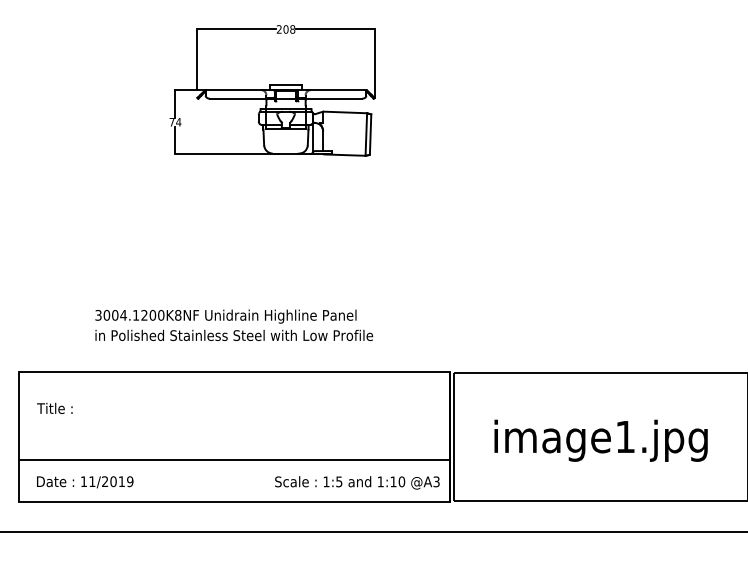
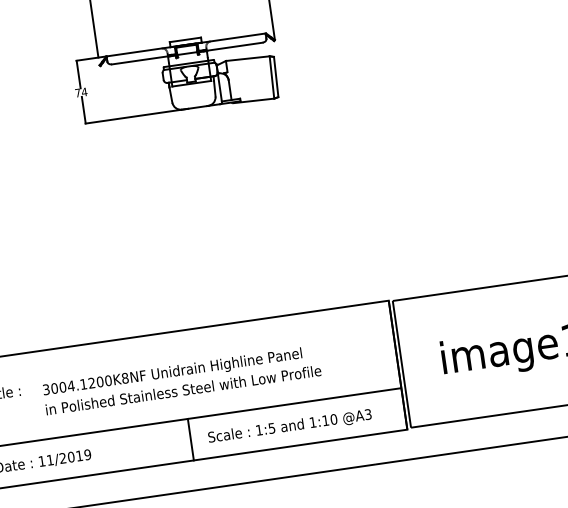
text: (234, 324) -> (182, 379), moved
line: (234, 481) -> (190, 439), added
text: (357, 482) -> (290, 426), moved

